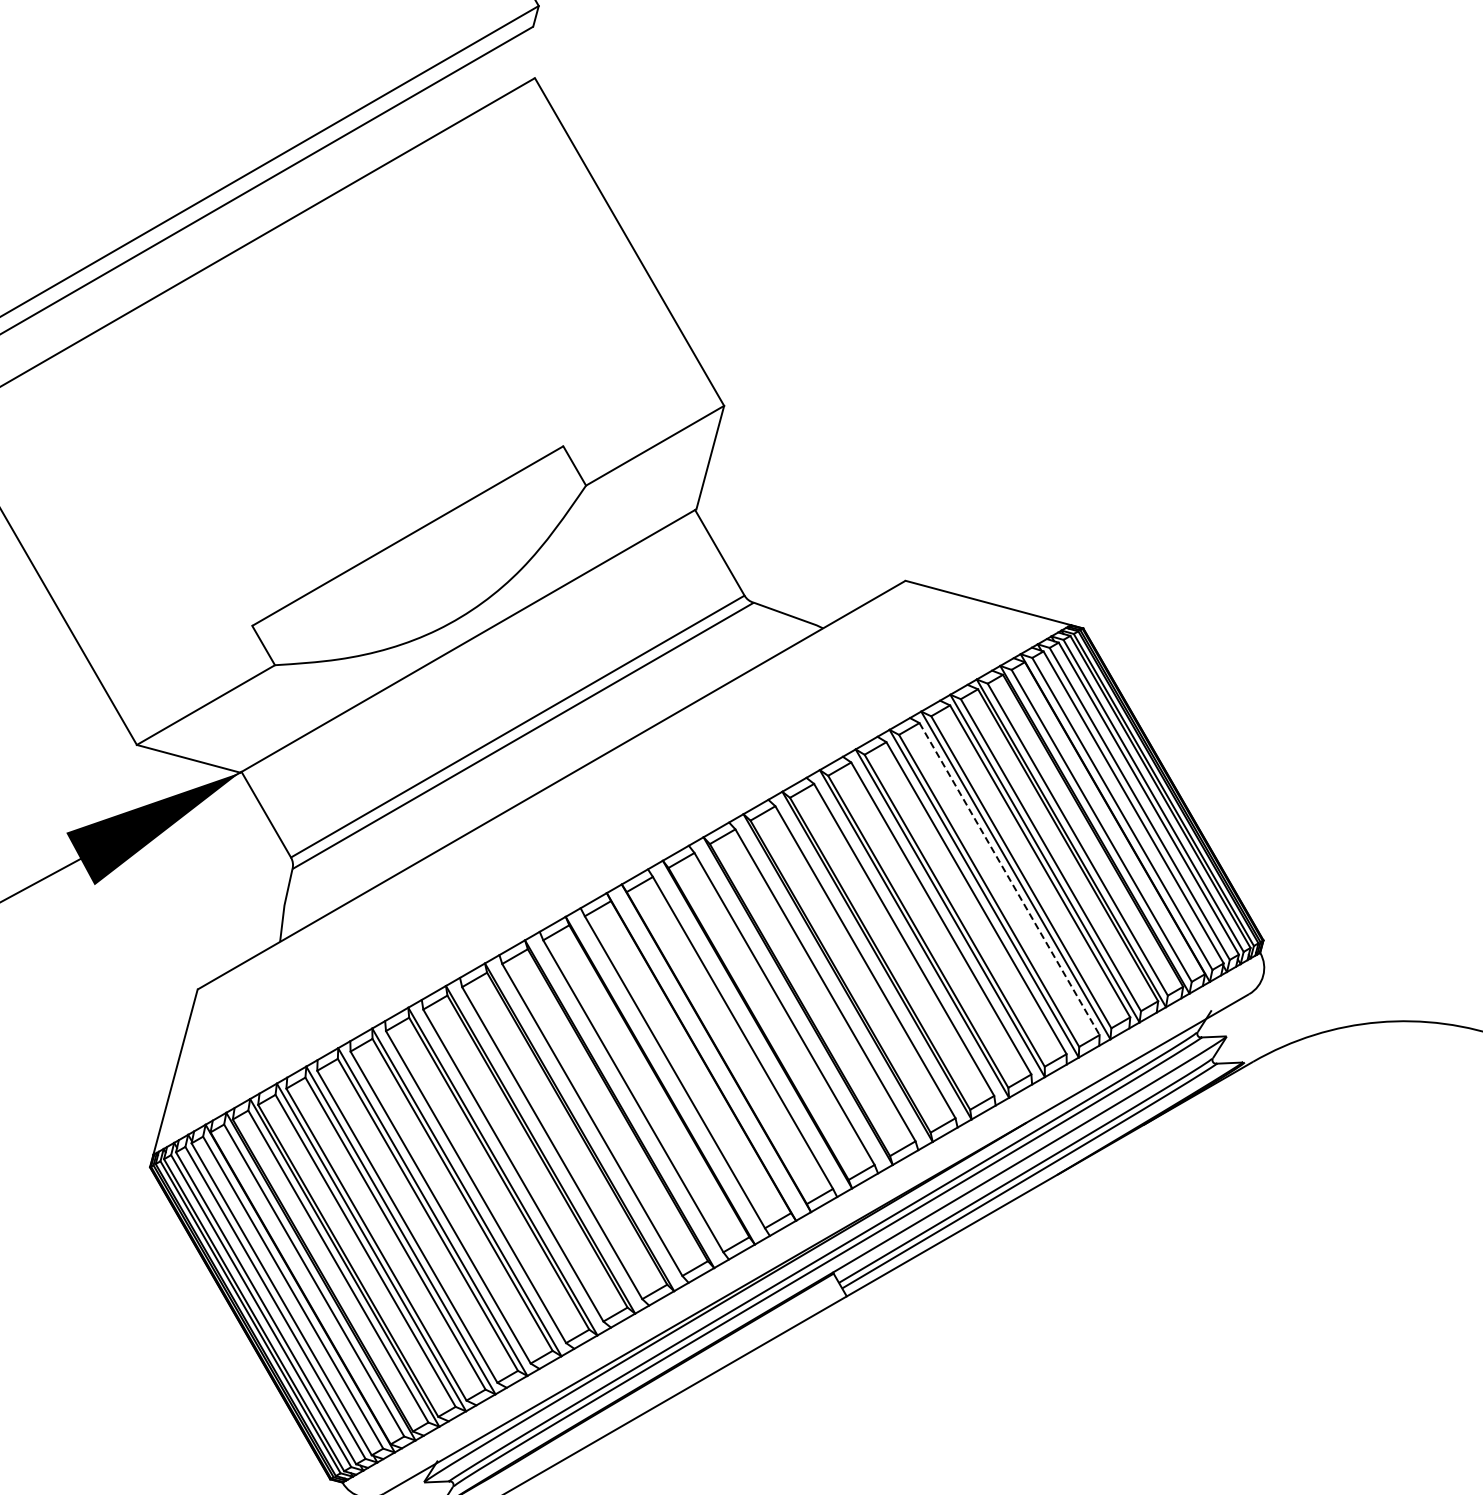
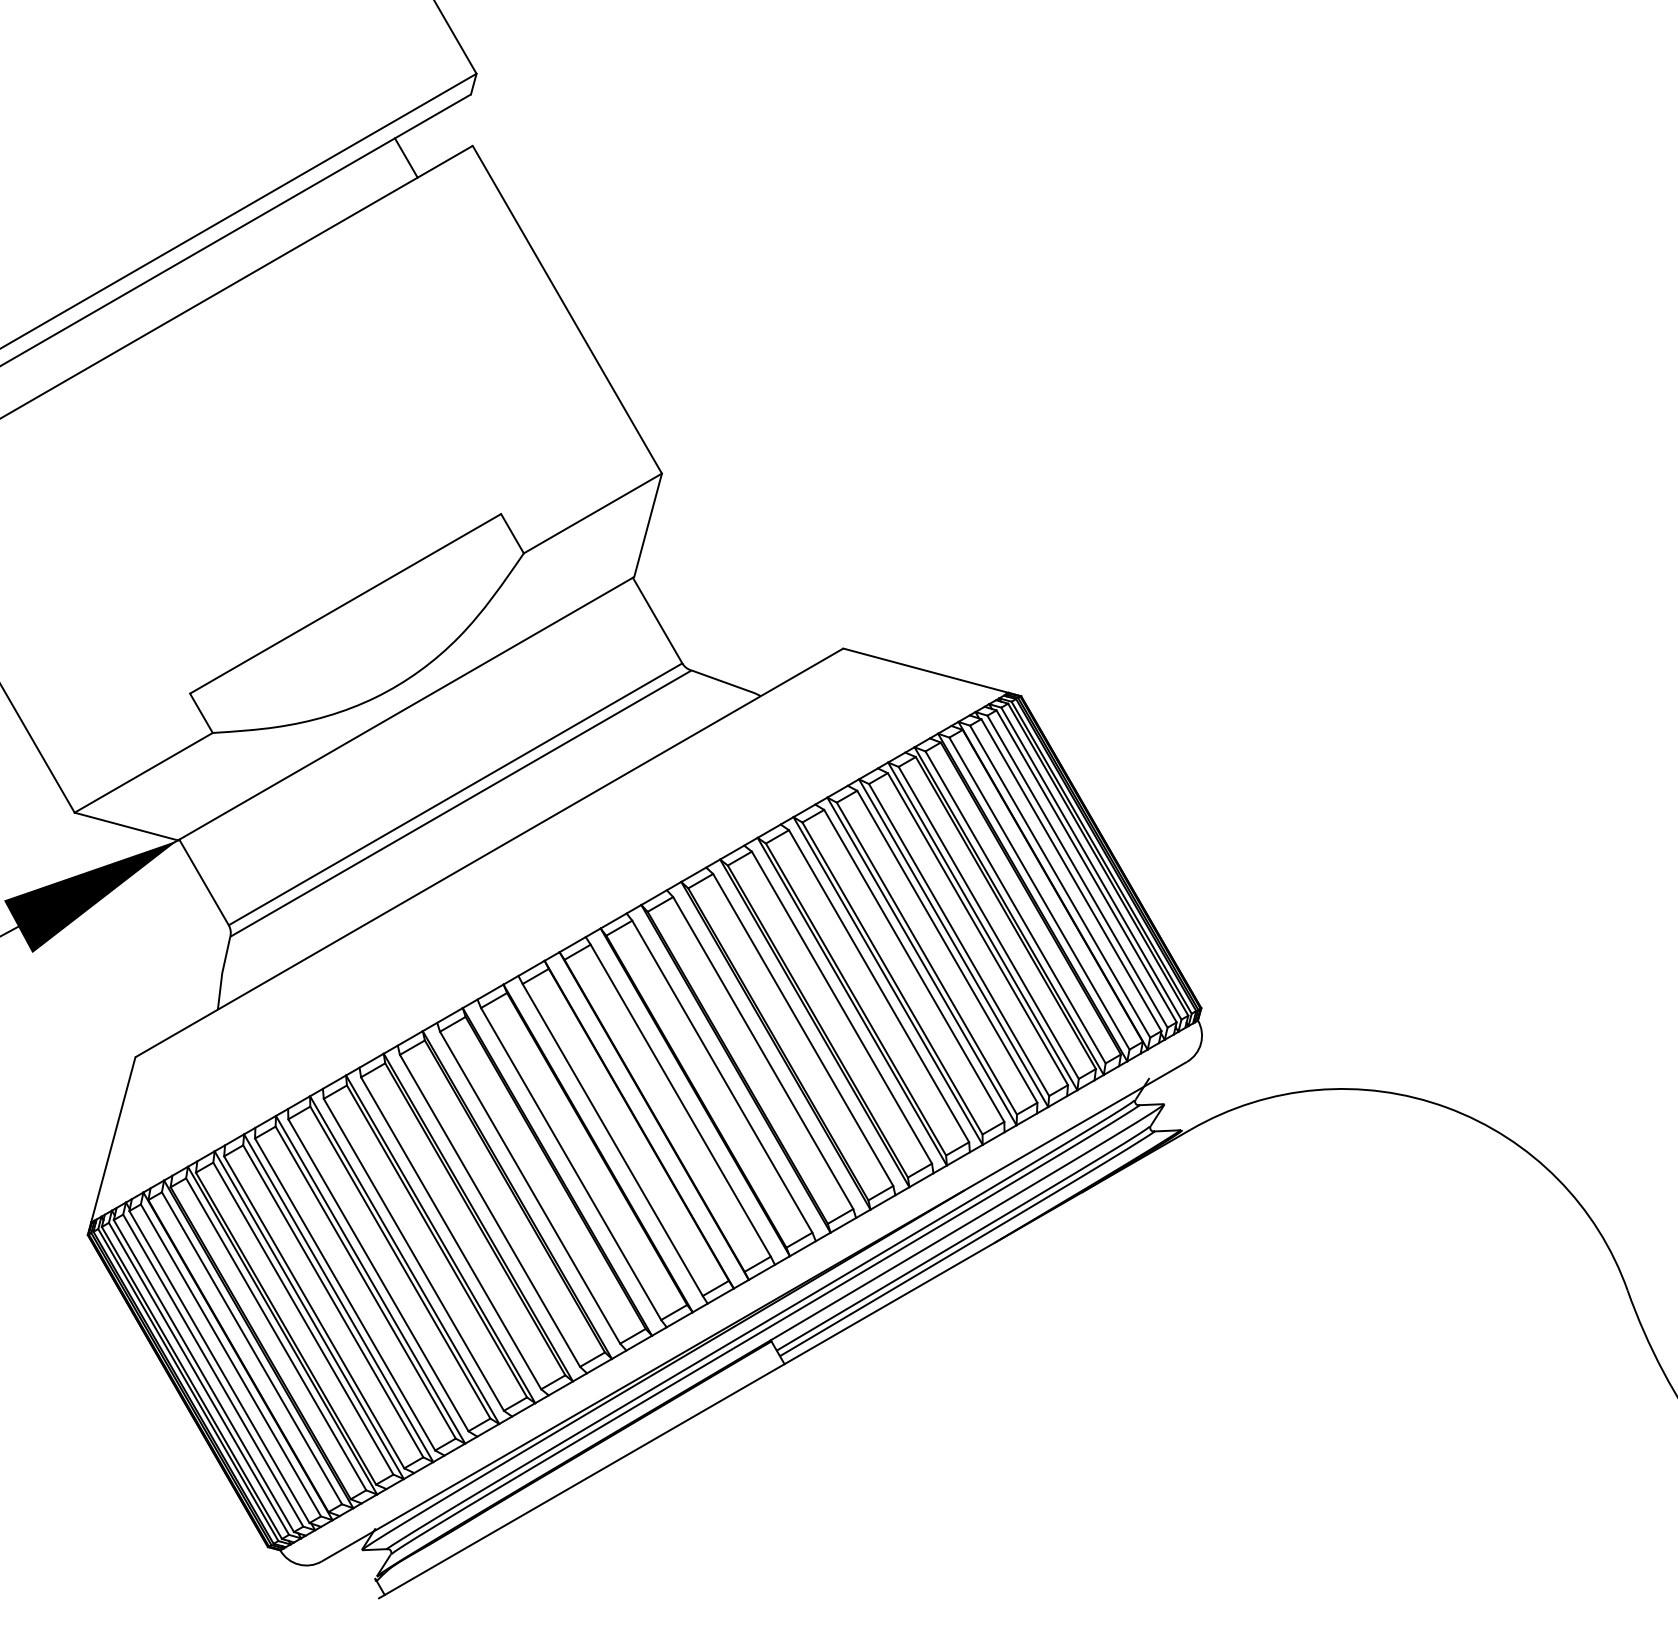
line: (467, 89) -> (405, 157), added
line: (1009, 879) -> (947, 947), dashed -> solid

